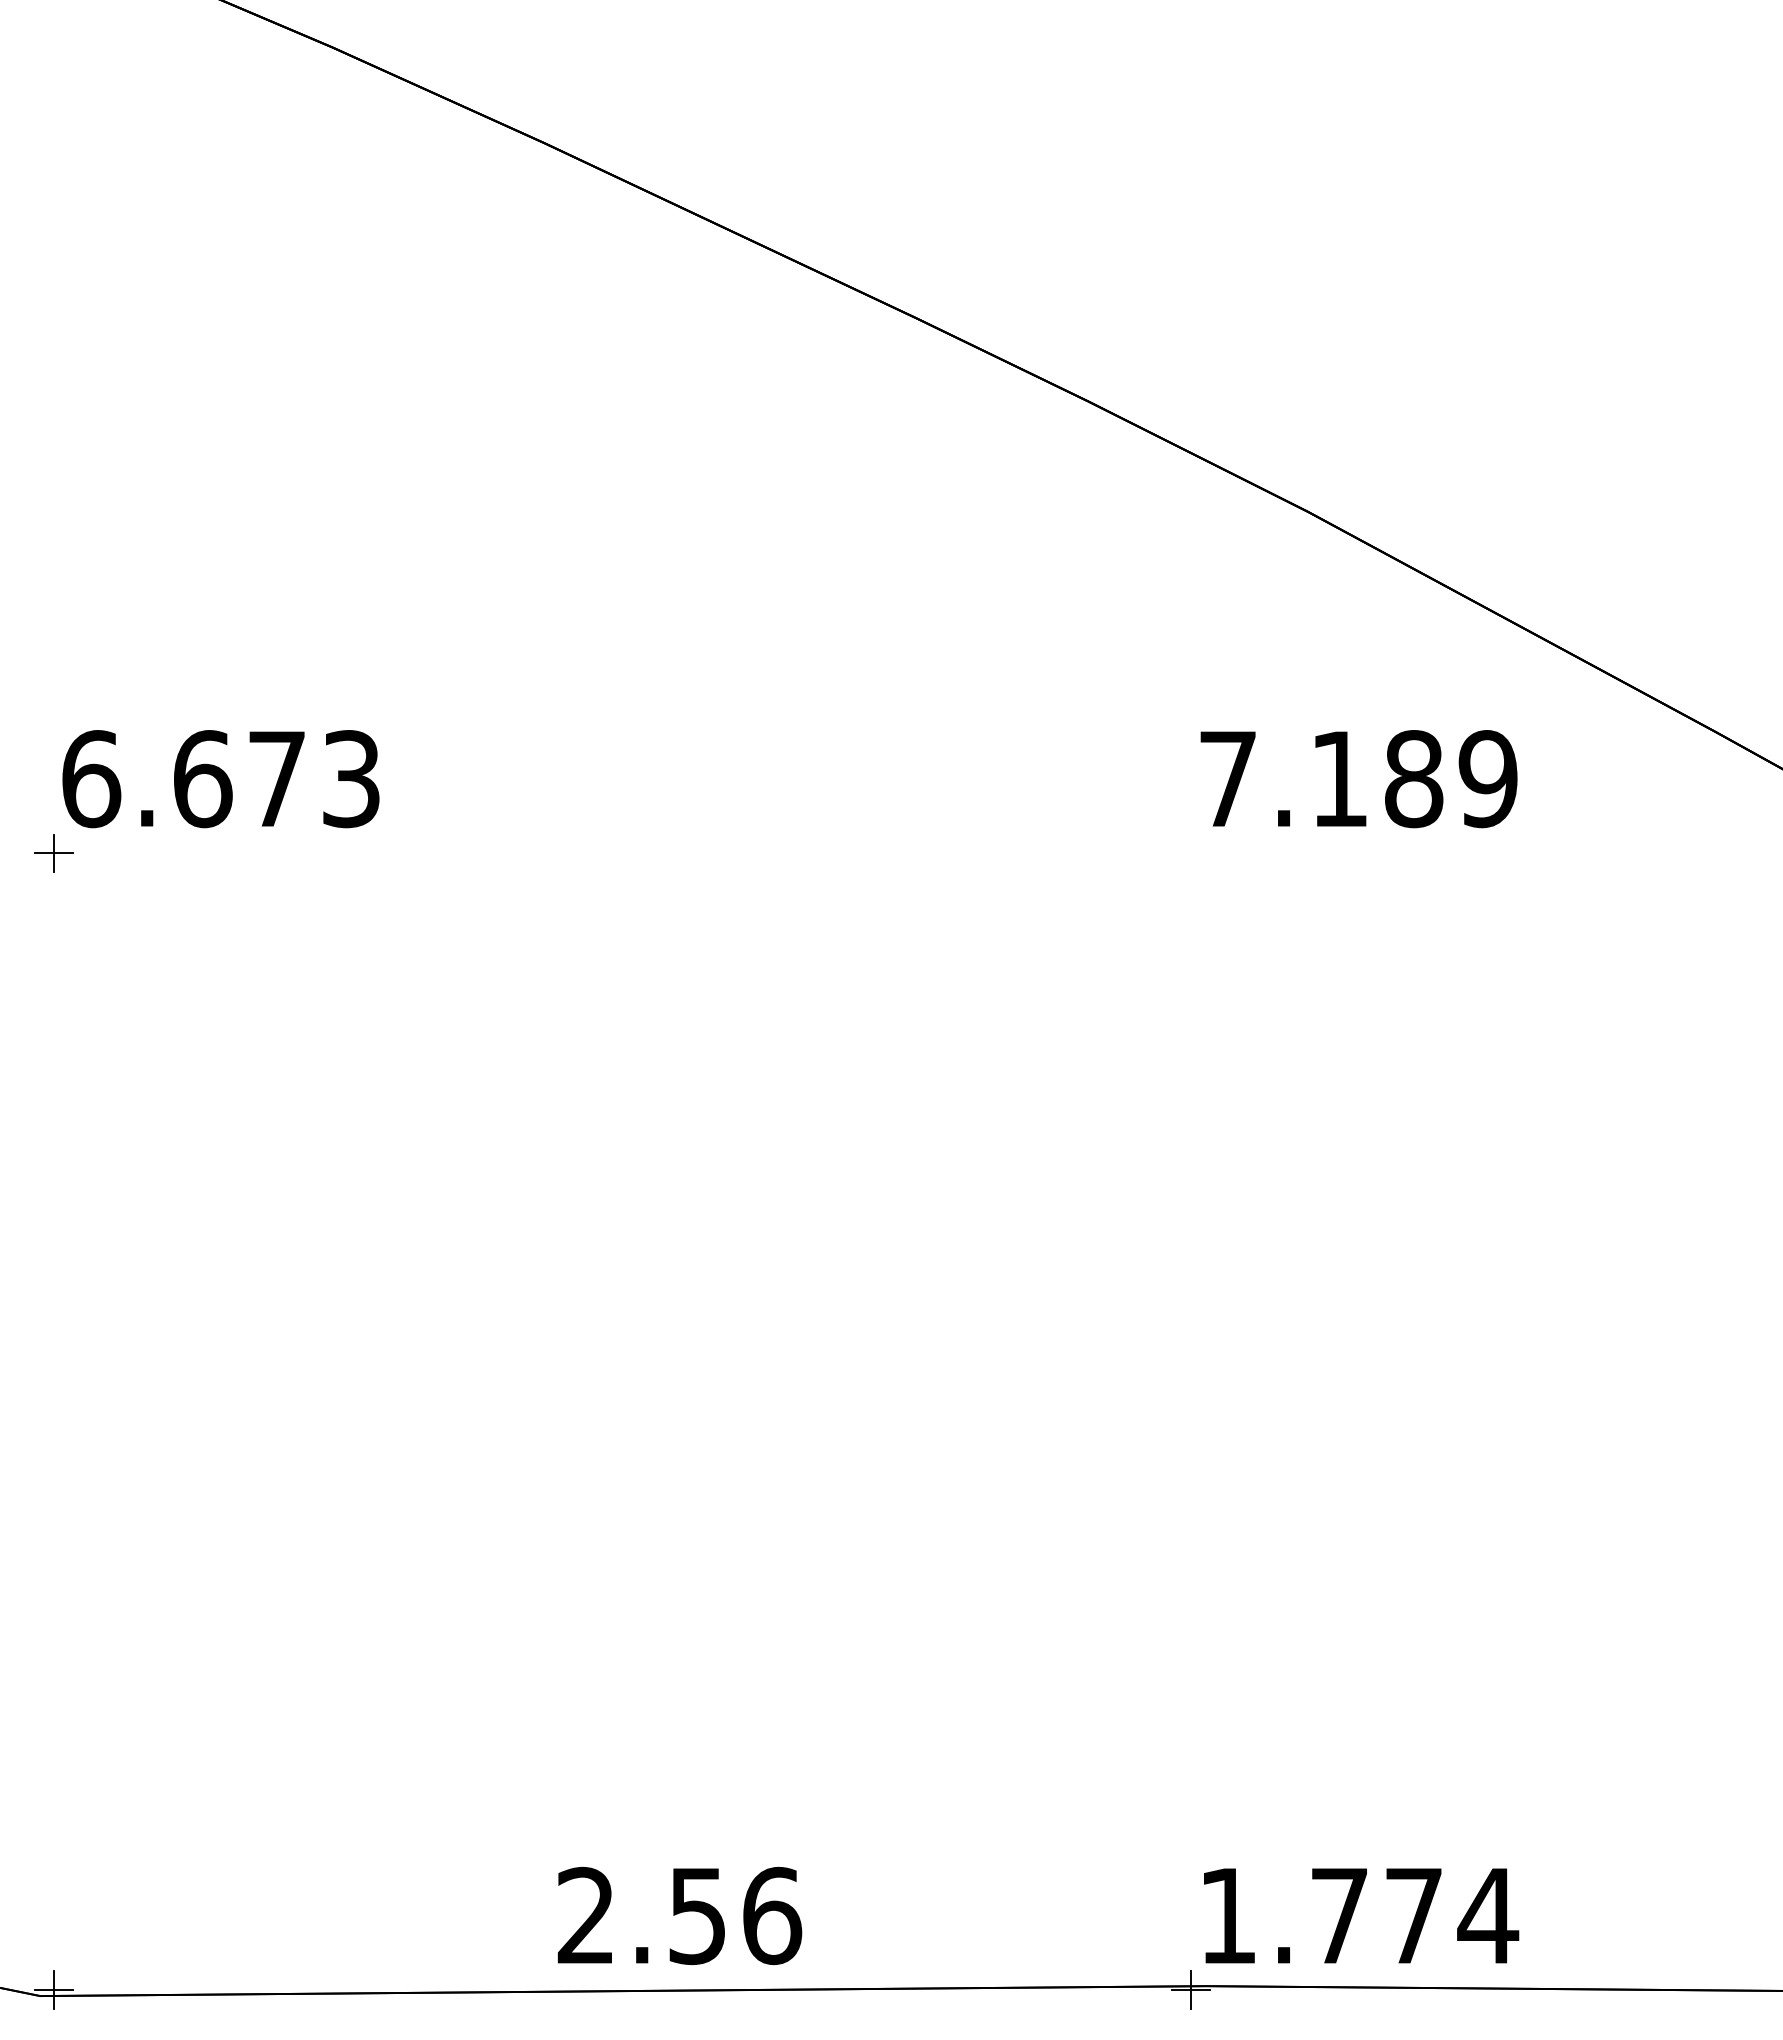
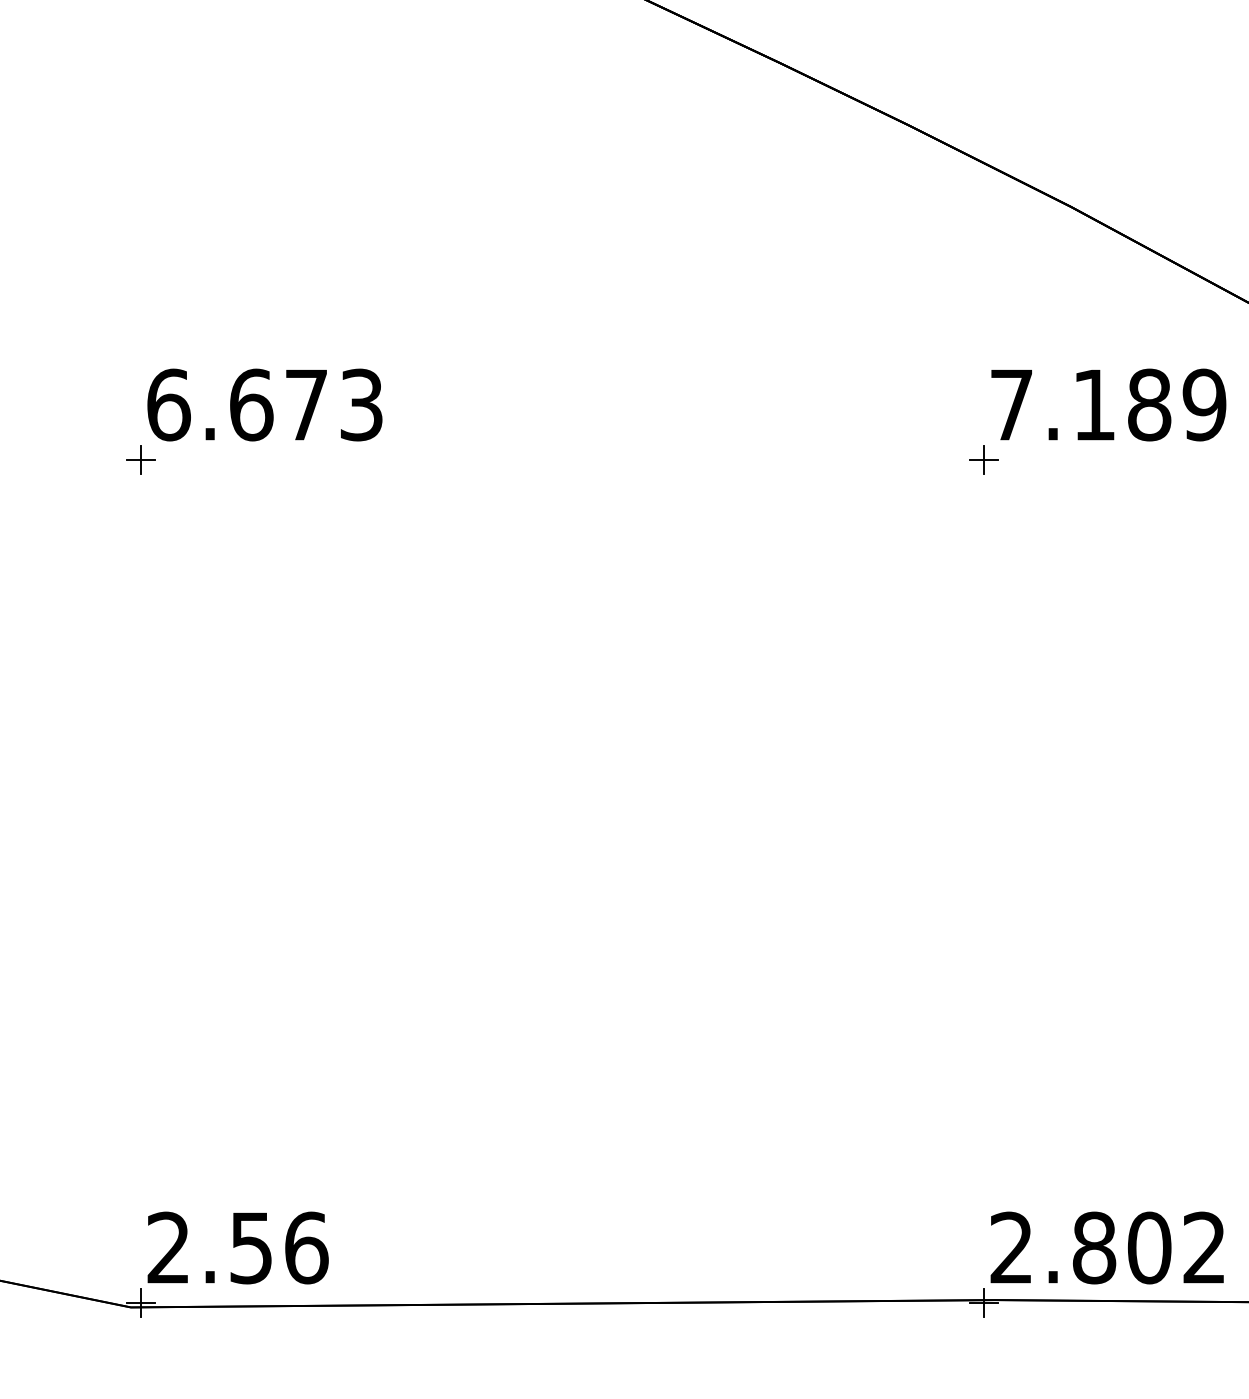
part: (1190, 853) -> (983, 460), added
text: (679, 1915) -> (237, 1247), moved
text: (1359, 1915) -> (1109, 1247), 1.774 -> 2.802

